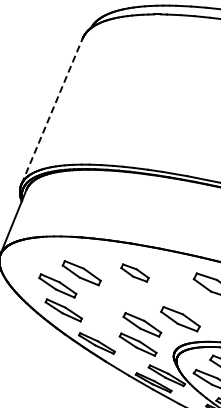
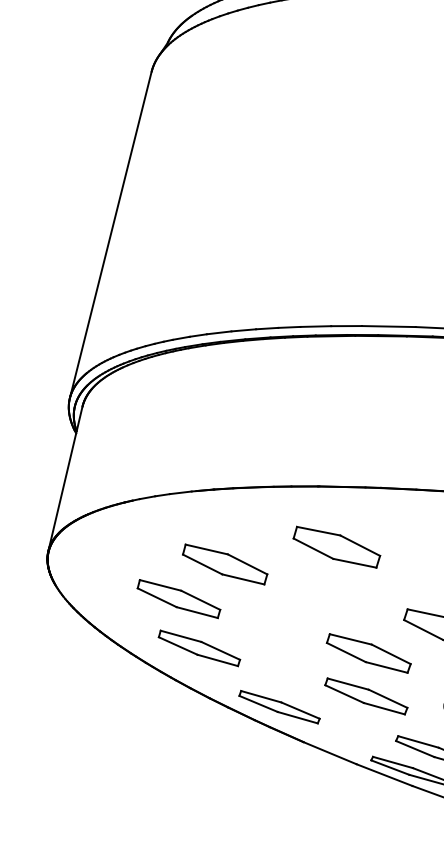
line: (52, 111) -> (111, 234), dashed -> solid
part: (134, 272) -> (335, 546), size x1.43

